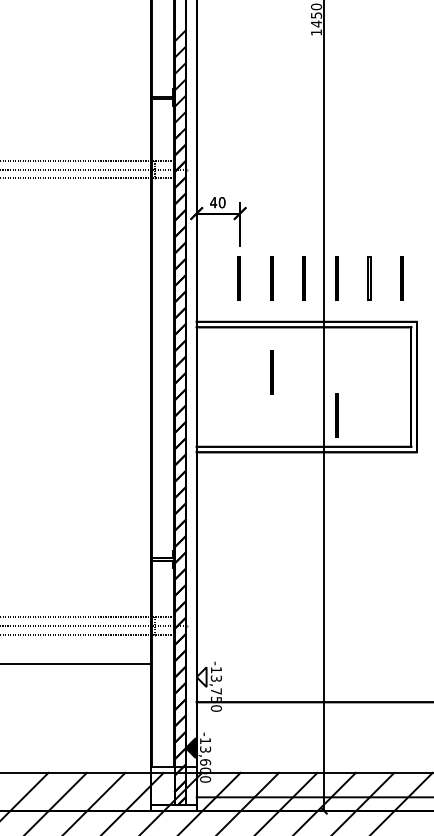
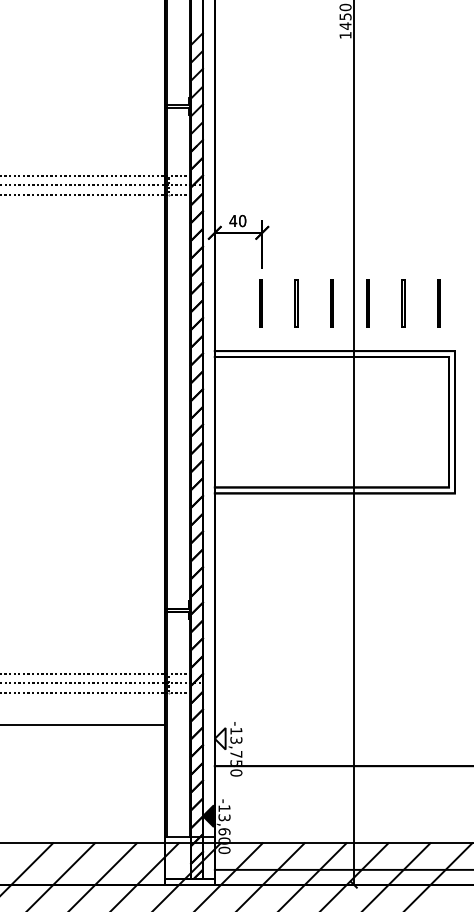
line: (271, 372) -> (296, 406), removed
line: (336, 415) -> (367, 453), removed

